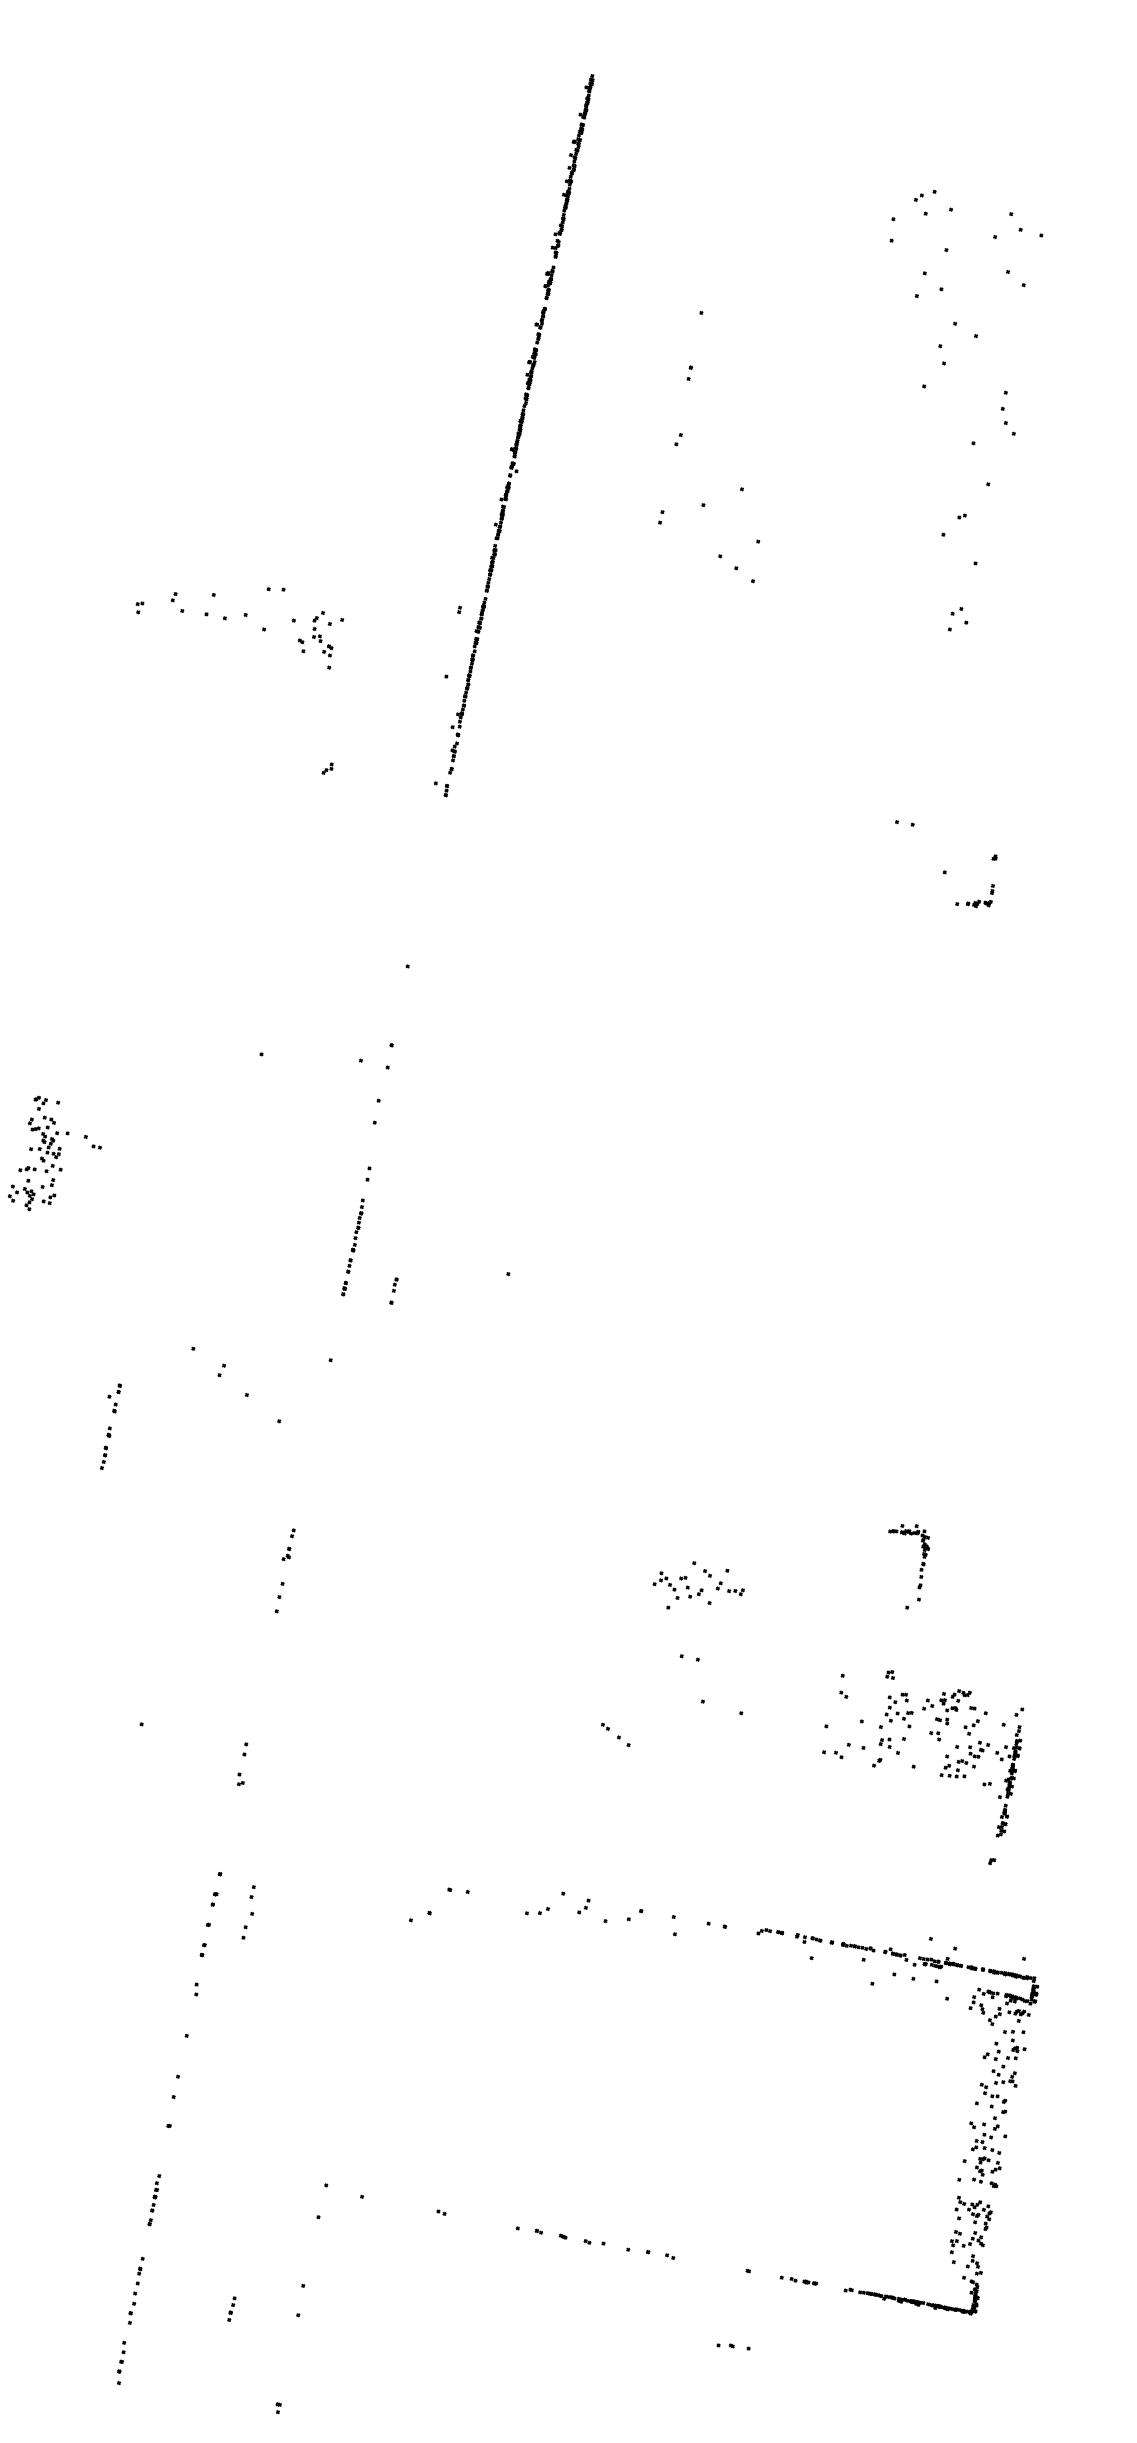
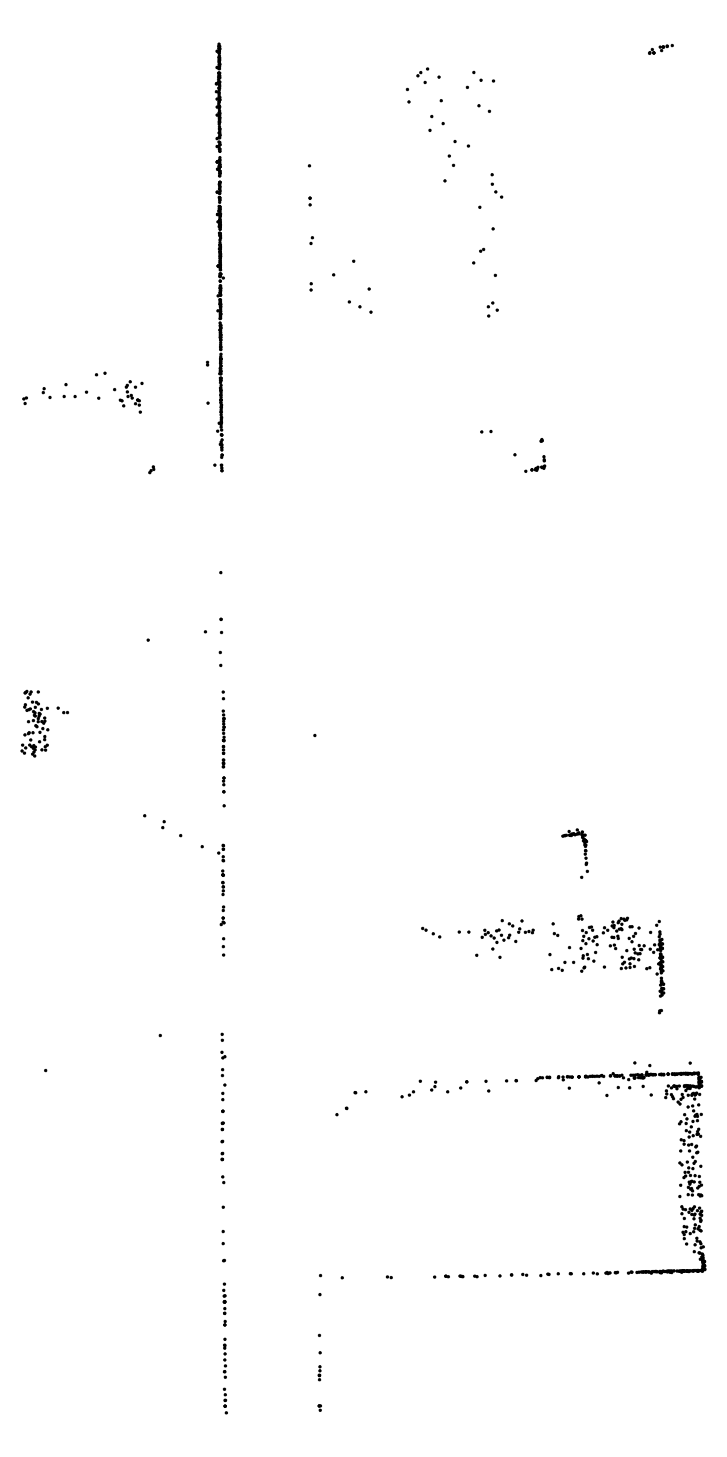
line: (393, 1290) -> (223, 784), moved
part: (108, 1425) -> (221, 869), moved
part: (698, 1588) -> (507, 934), moved
part: (616, 1734) -> (431, 932), moved
part: (250, 1912) -> (223, 1084), moved
part: (154, 2200) -> (224, 1304), size x1.43
part: (798, 2279) -> (600, 1272), size x1.67
part: (231, 2309) -> (319, 1373), moved
part: (733, 2346) -> (549, 1274), moved

